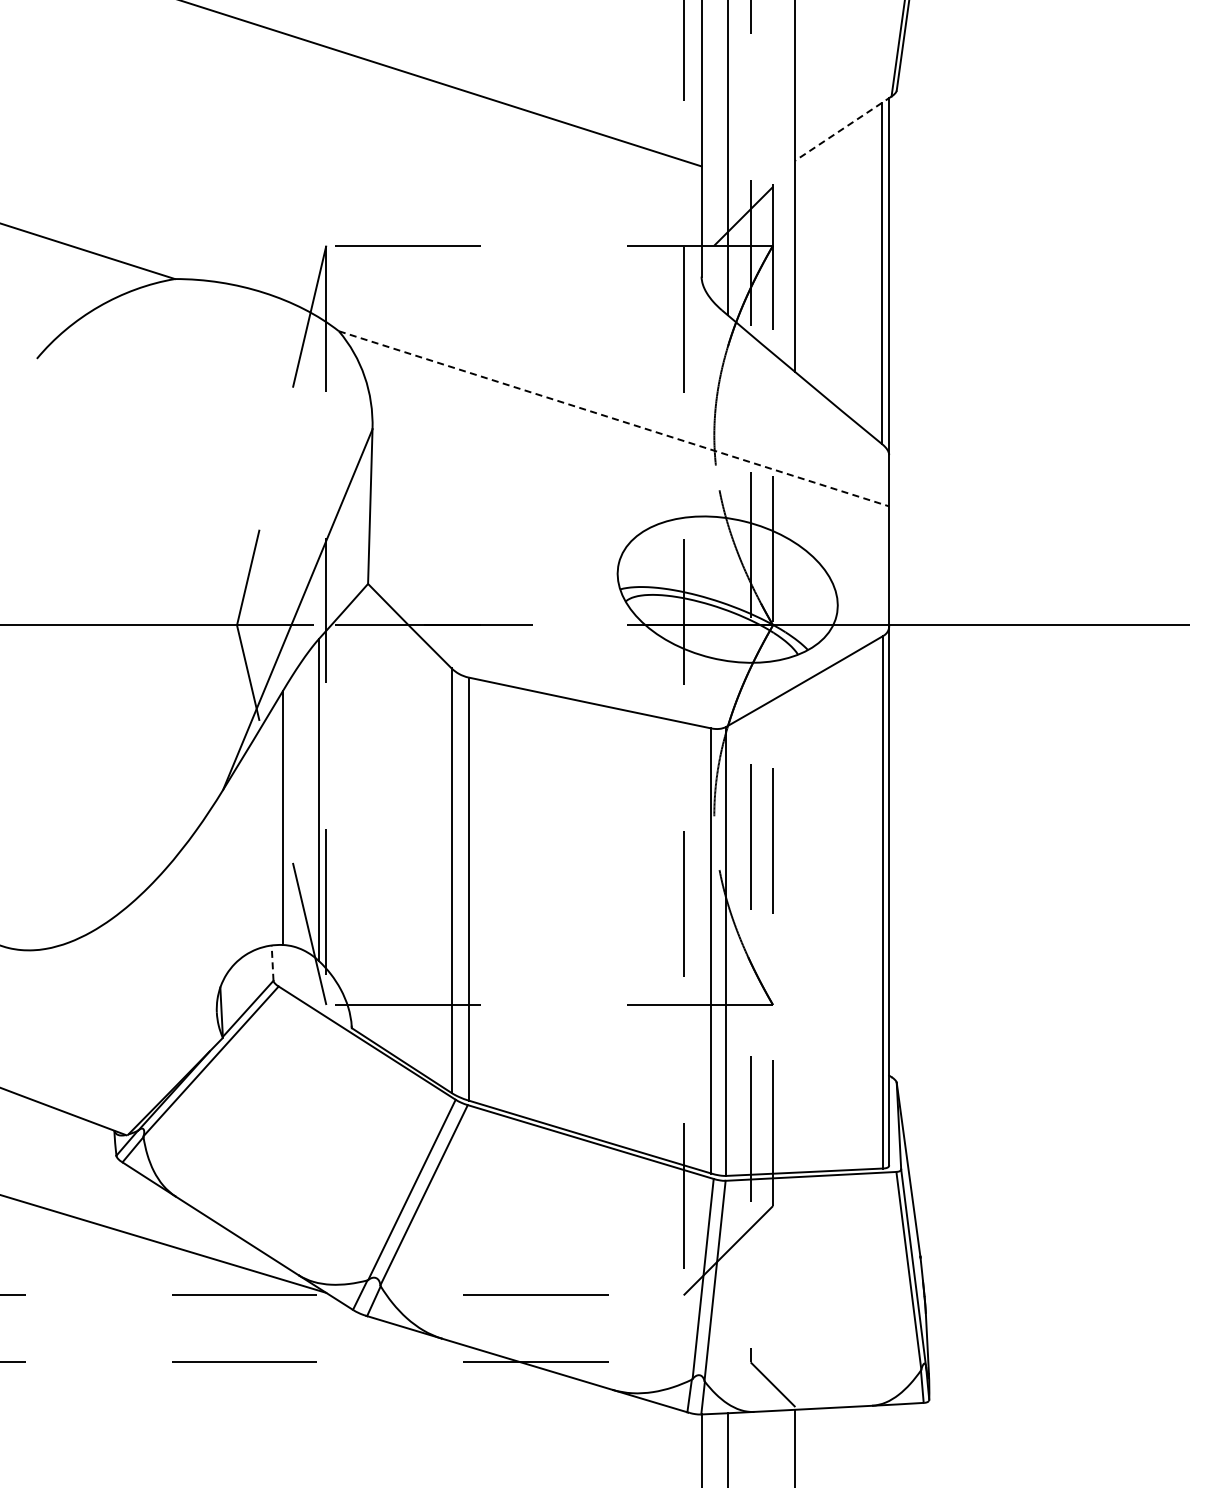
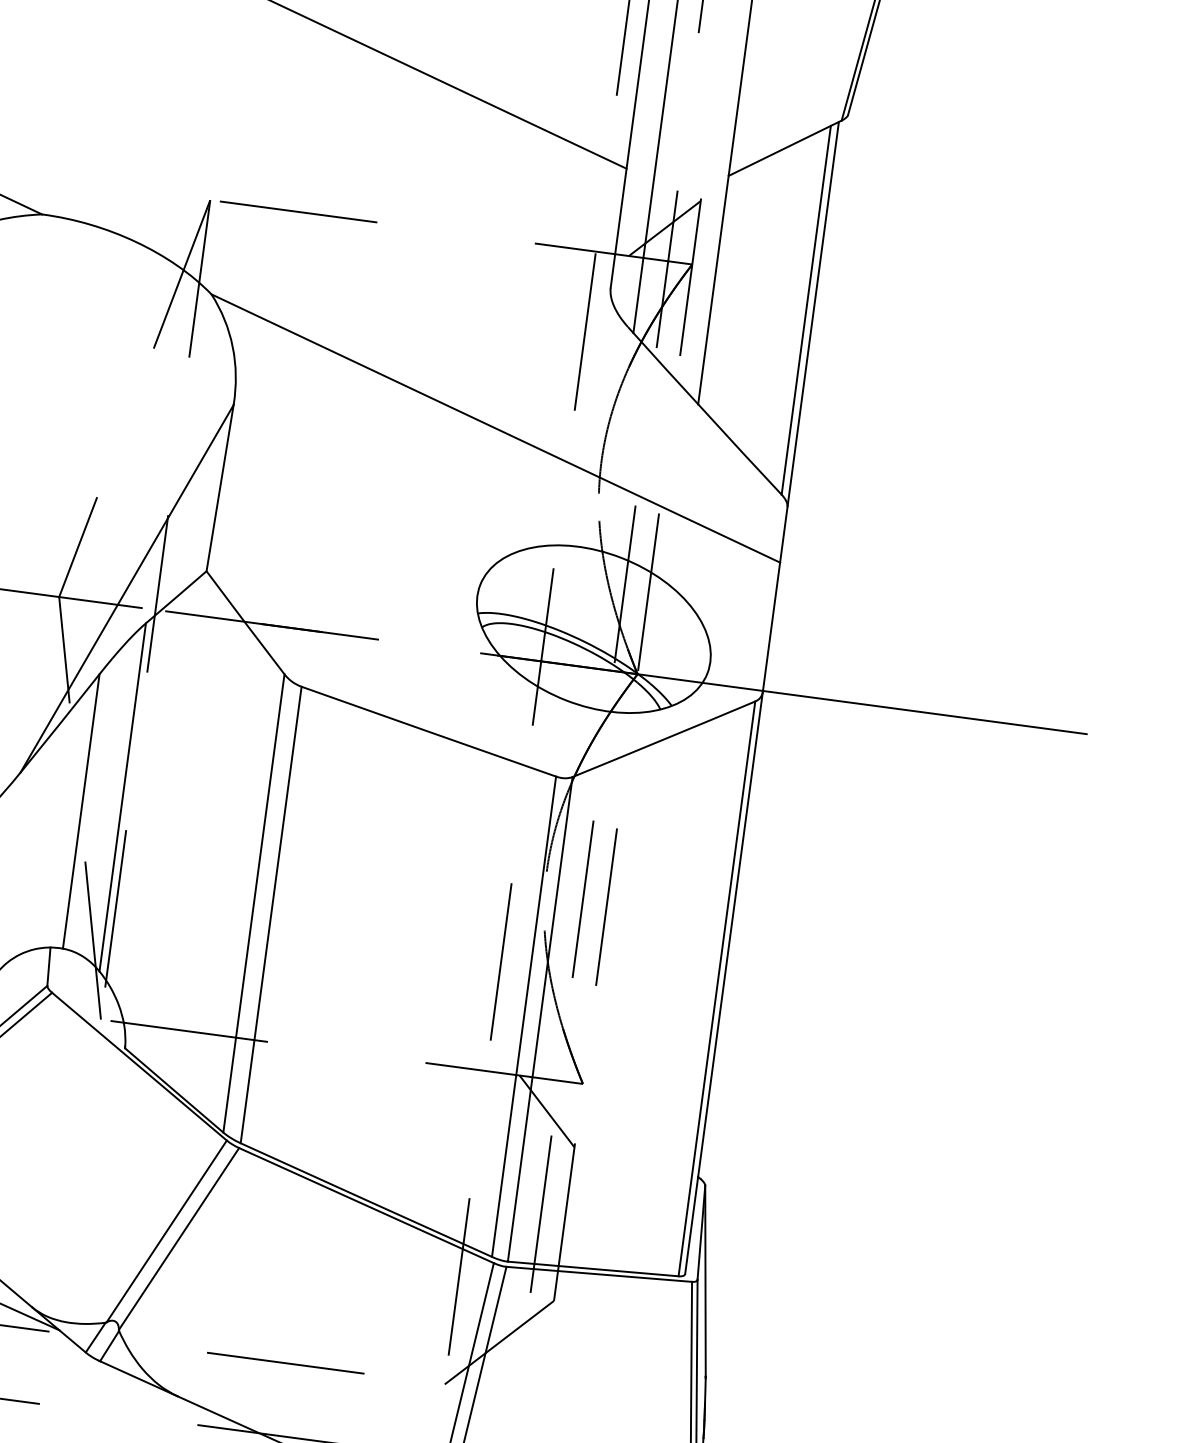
line: (843, 128) -> (785, 148), dashed -> solid
line: (614, 418) -> (496, 428), dashed -> solid
line: (272, 963) -> (48, 967), dashed -> solid
line: (743, 1034) -> (546, 1111), added

